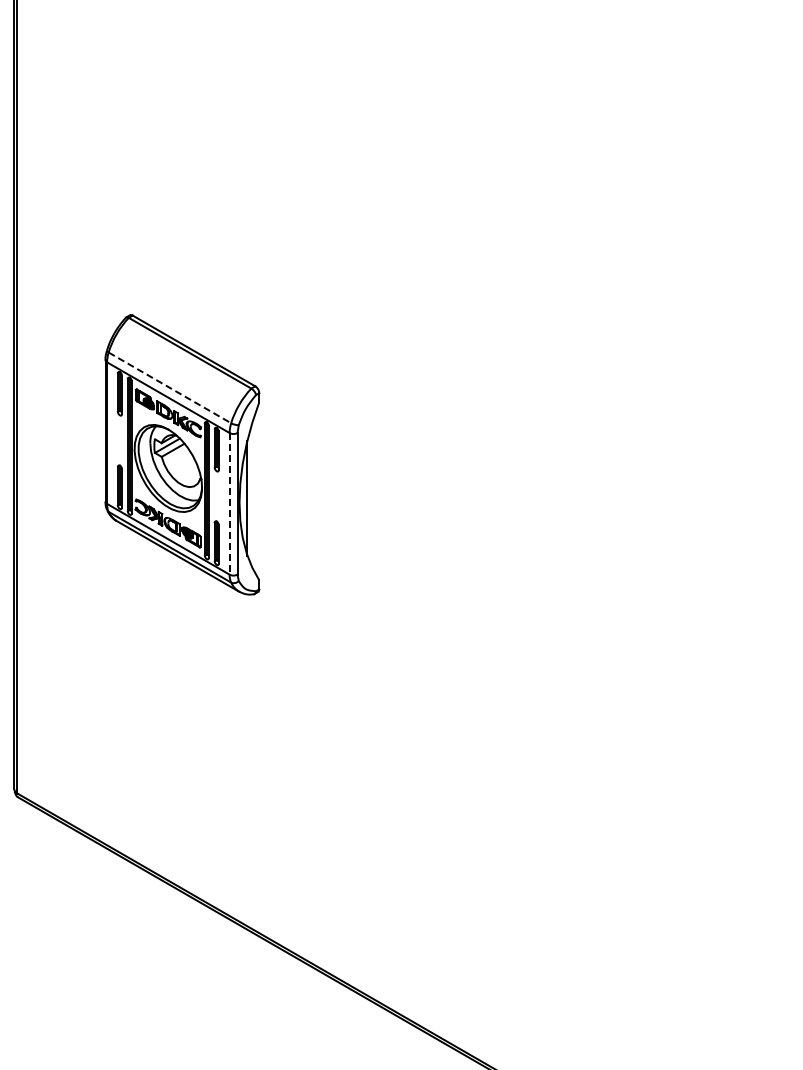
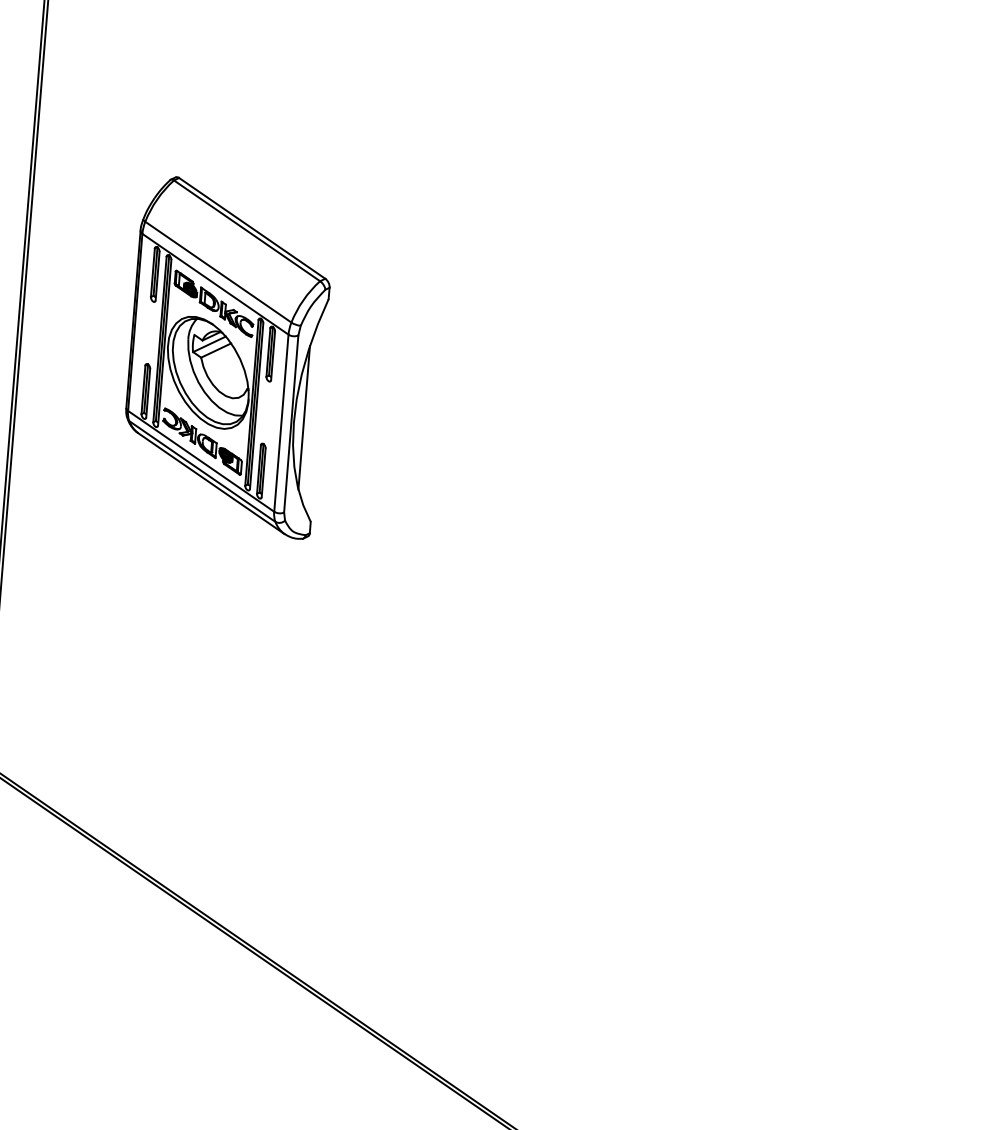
line: (169, 387) -> (217, 271), dashed -> solid
line: (229, 503) -> (281, 422), dashed -> solid

